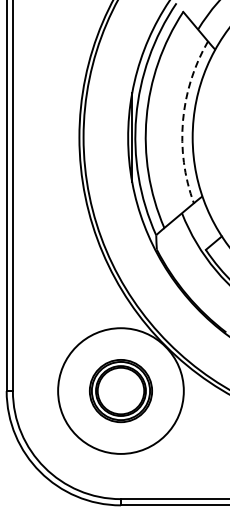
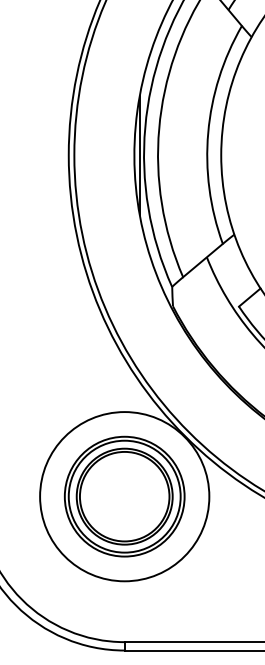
arc: (183, 120) -> (208, 132), dashed -> solid
part: (120, 390) -> (124, 495), size x1.43

